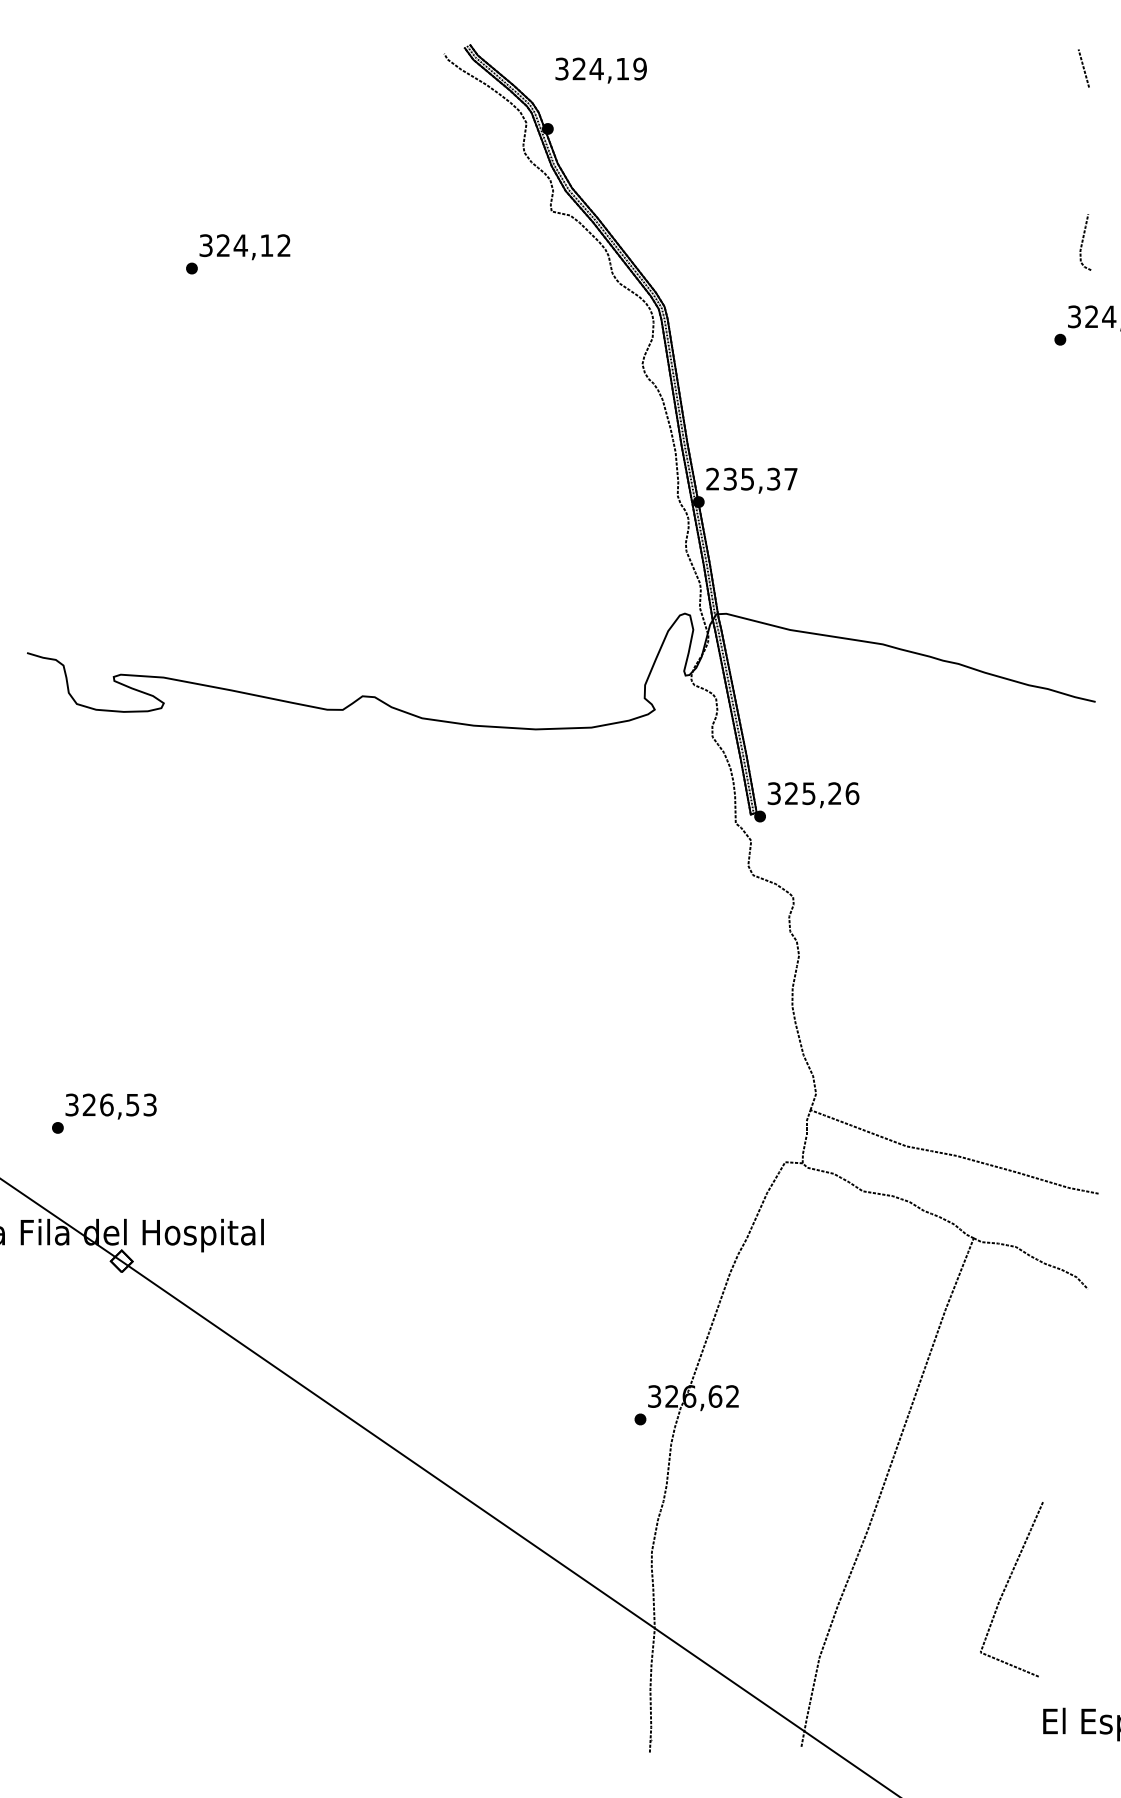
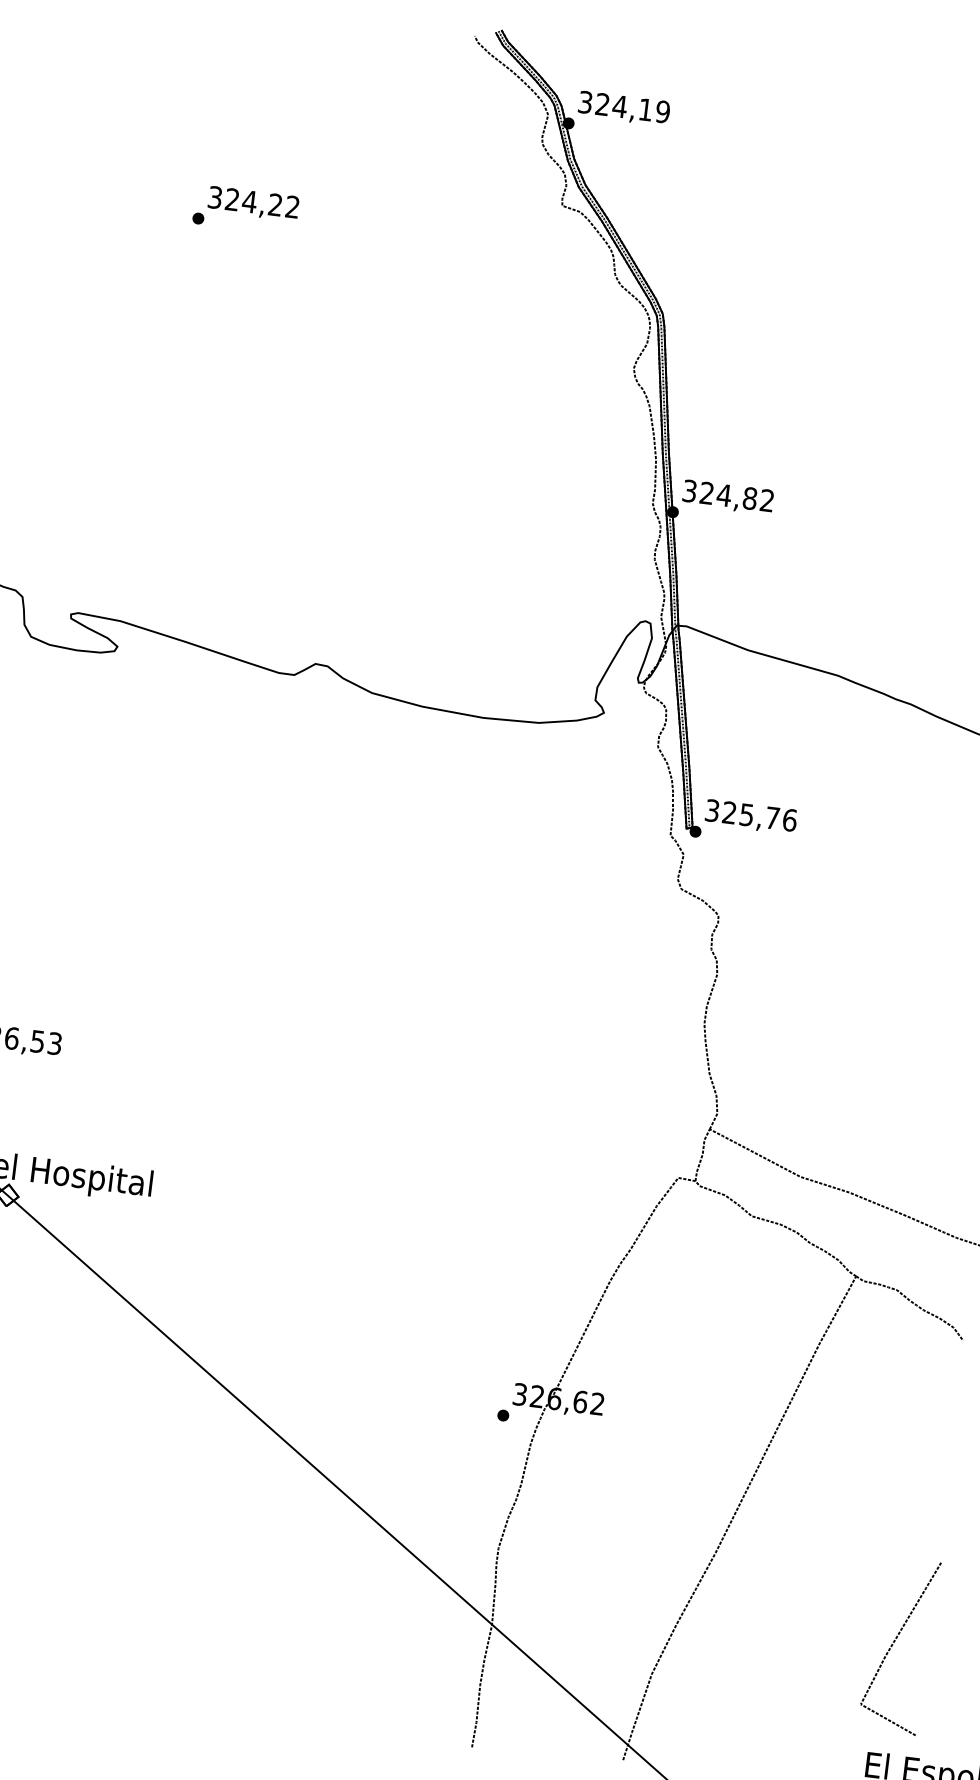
text: (600, 70) -> (623, 108), moved
text: (266, 245) -> (275, 204), 324,12 -> 324,22
text: (751, 478) -> (728, 495), 235,37 -> 324,82
text: (834, 793) -> (772, 817), 325,26 -> 325,76
curve: (1006, 1587) -> (894, 1643), moved

